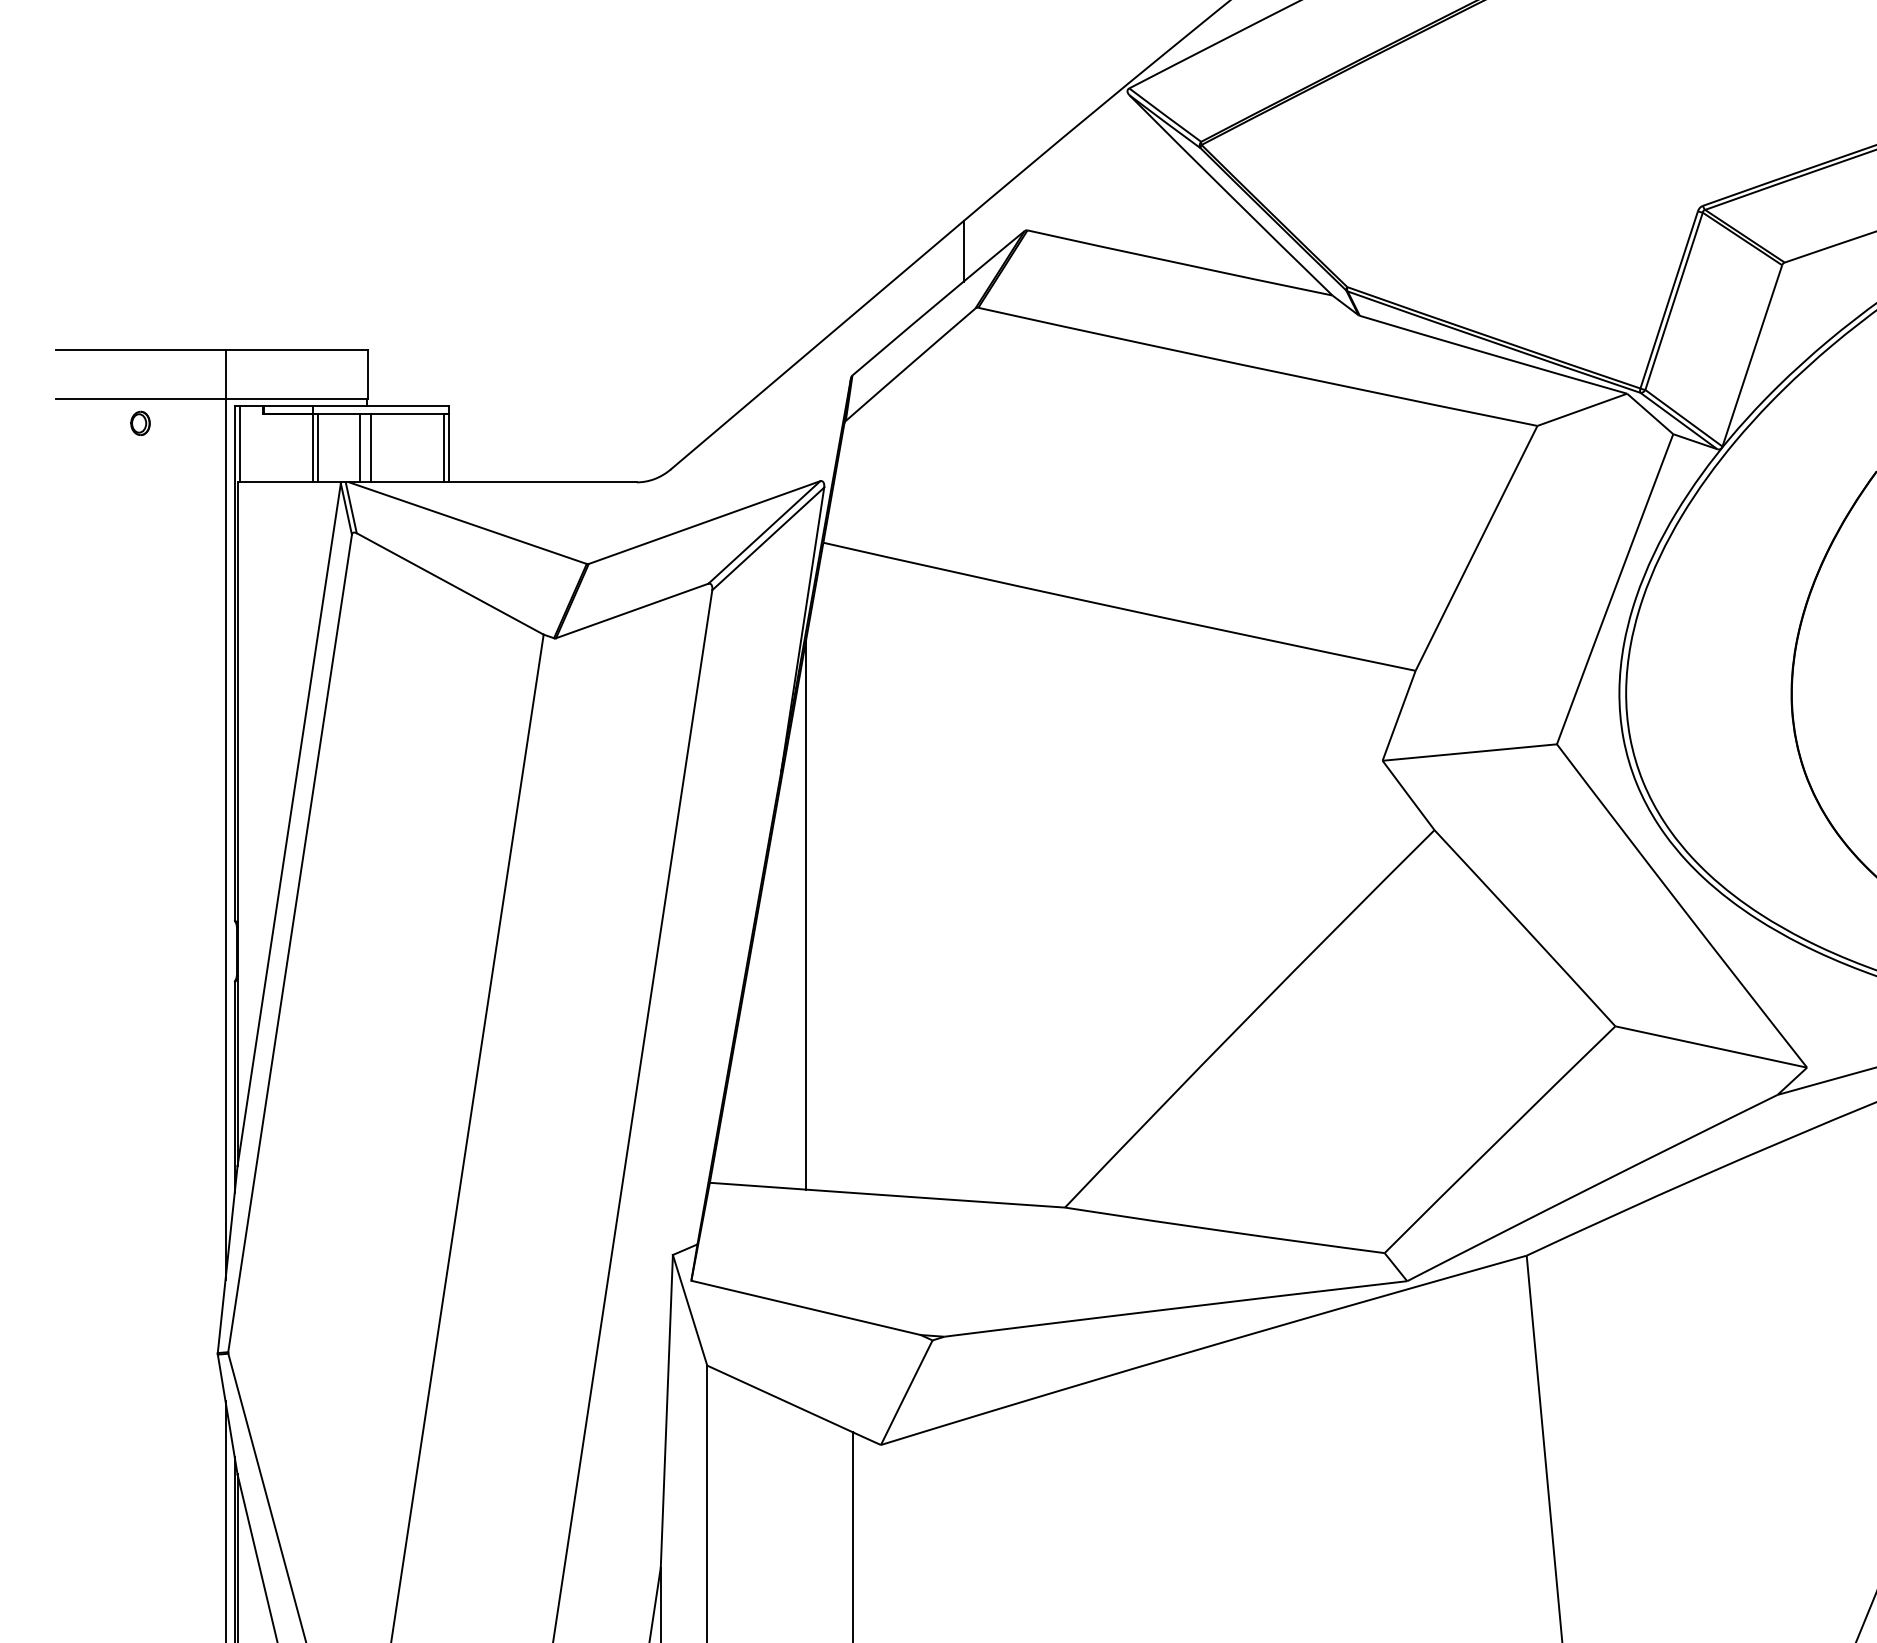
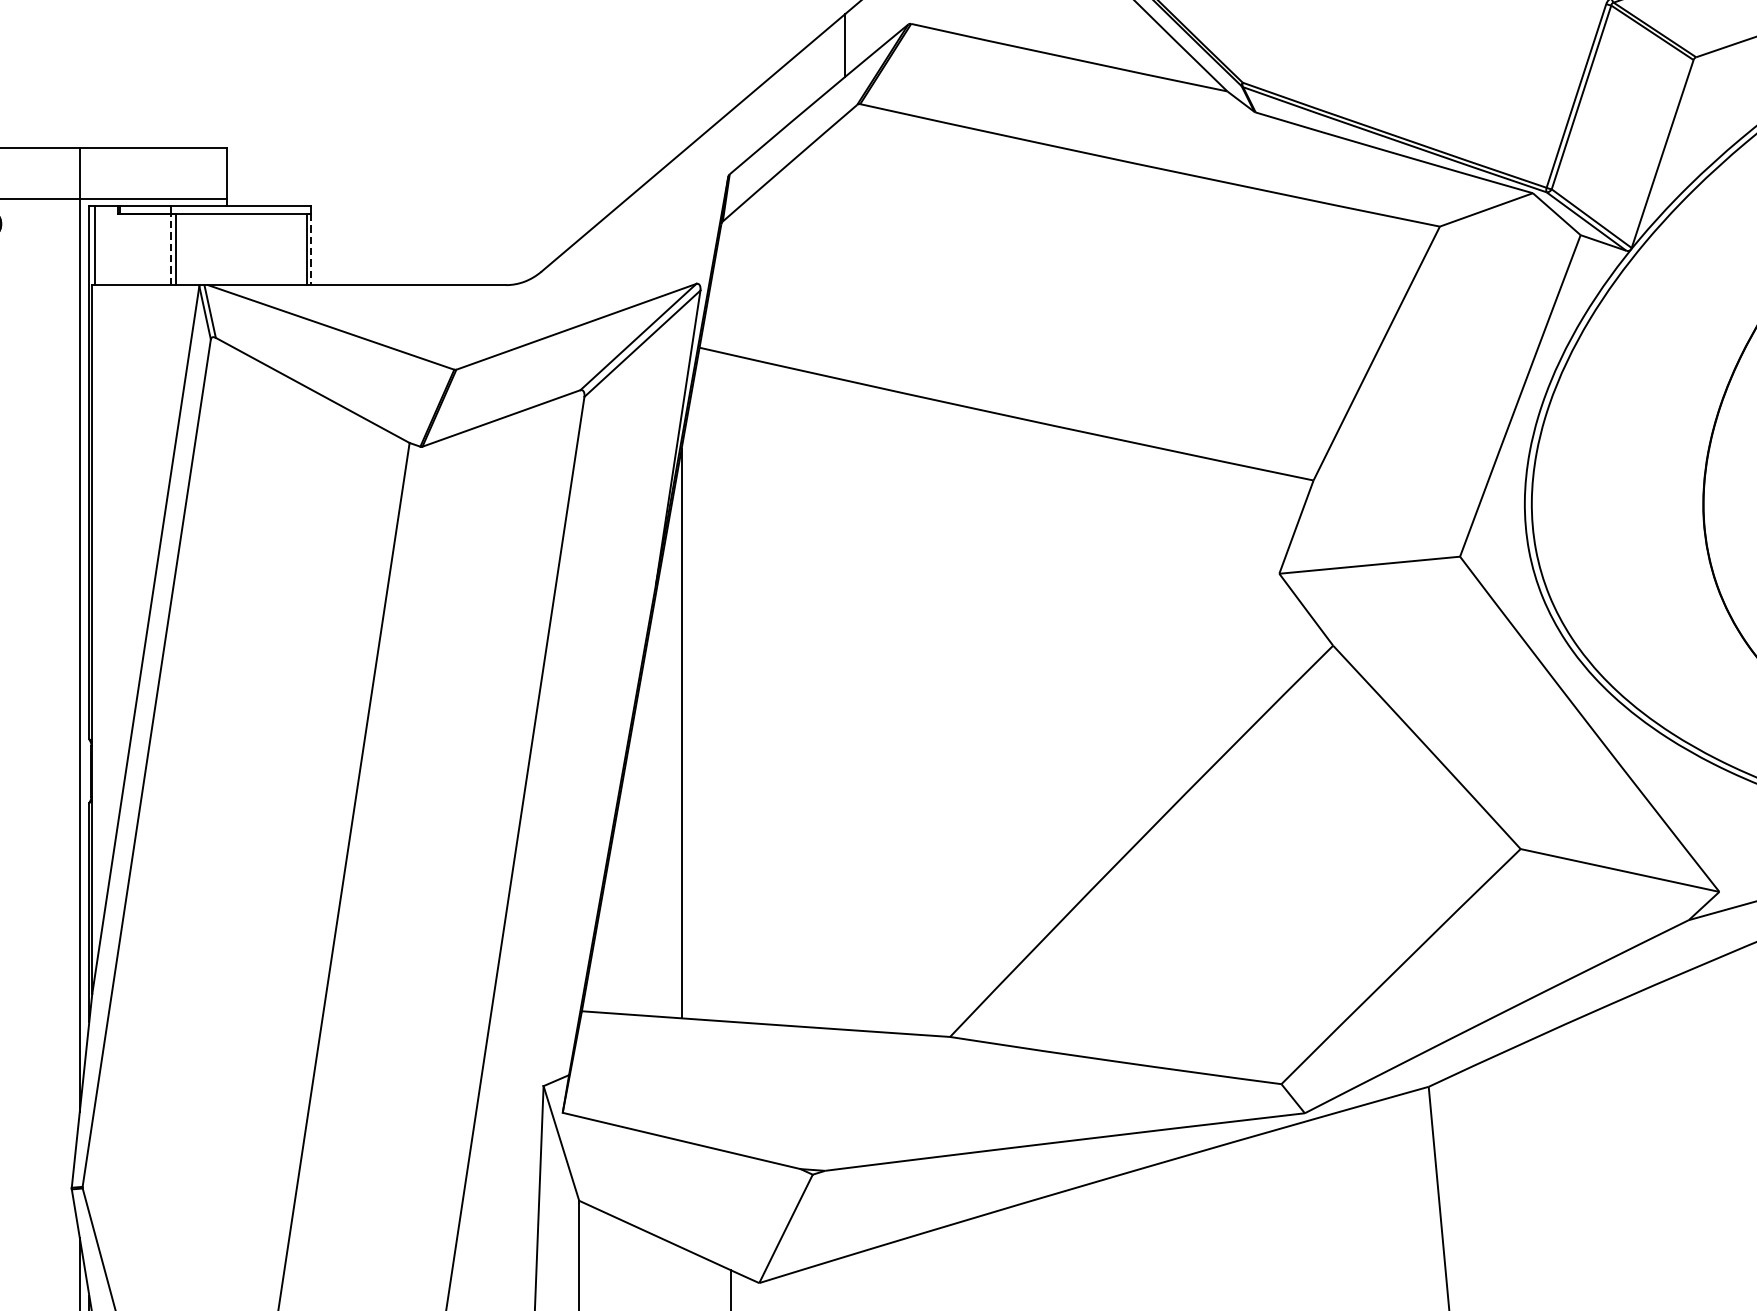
line: (313, 447) -> (170, 248), solid -> dashed
line: (360, 447) -> (219, 248), removed
line: (370, 447) -> (230, 248), removed
line: (448, 448) -> (310, 250), solid -> dashed

